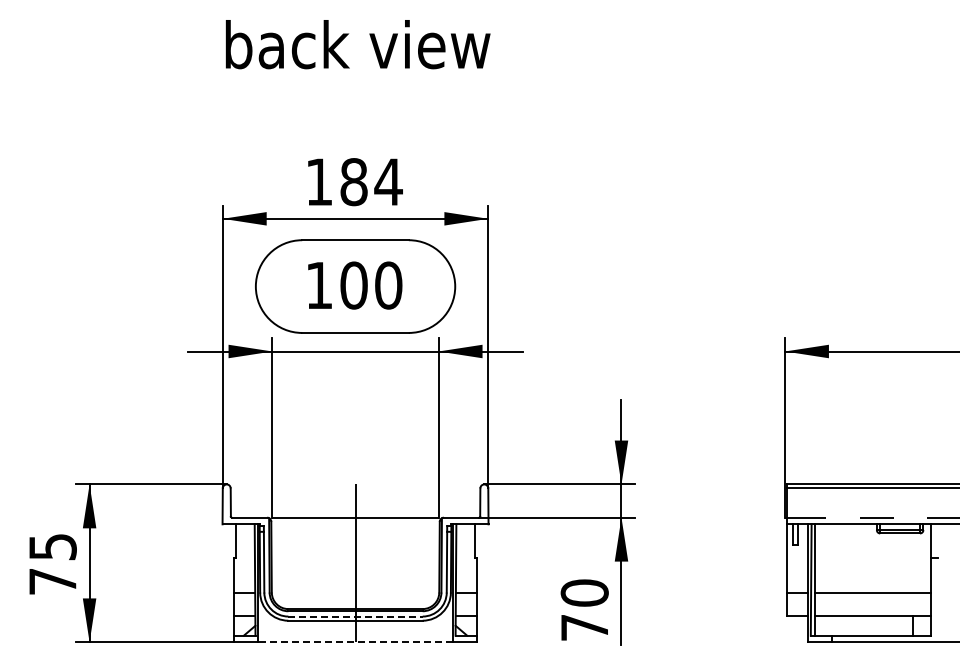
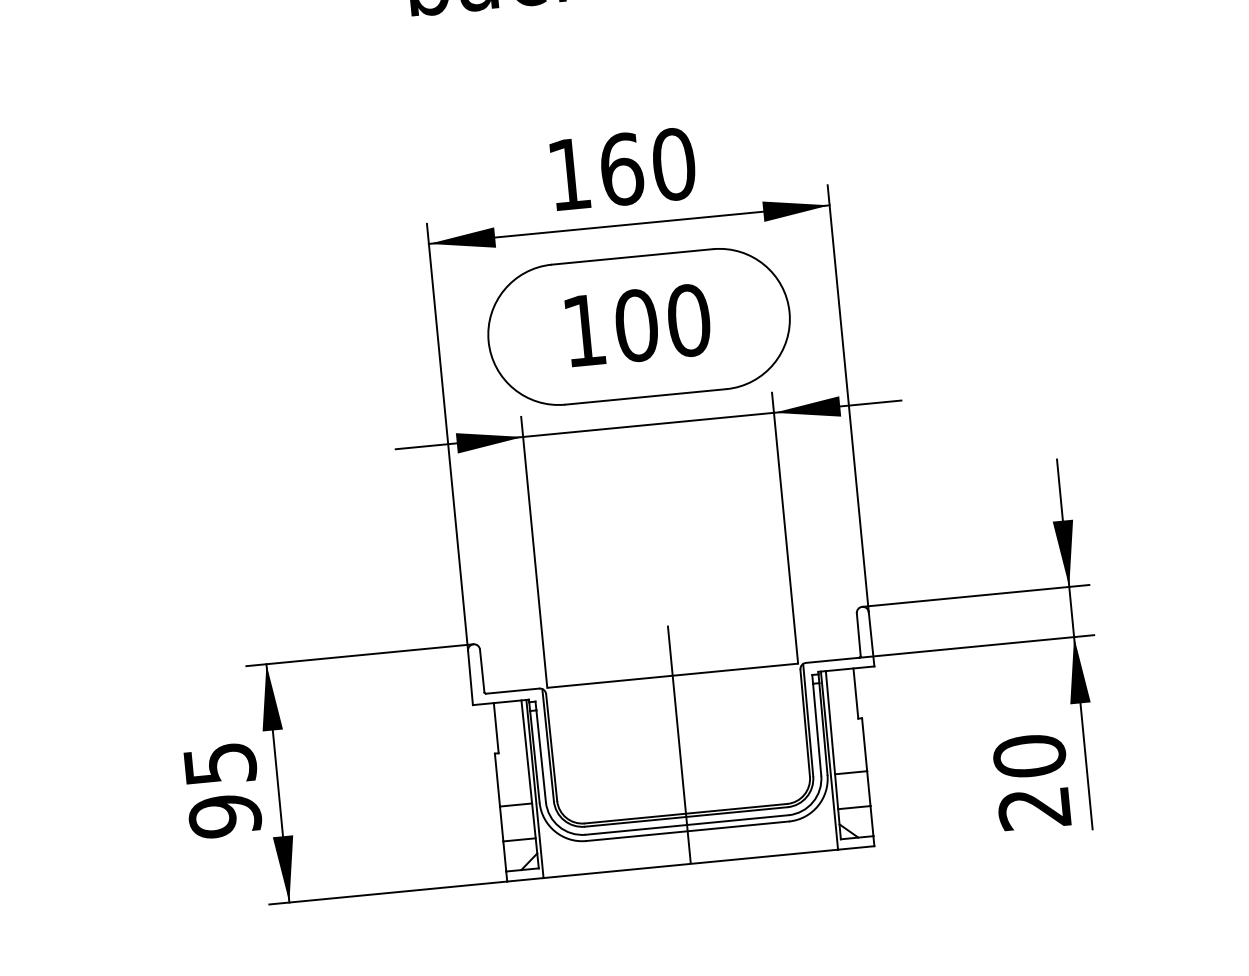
text: (371, 182) -> (648, 167), 184 -> 160
text: (52, 581) -> (224, 816), 75 -> 95
line: (356, 616) -> (688, 824), dashed -> solid
text: (583, 627) -> (1032, 808), 70 -> 20
line: (355, 642) -> (690, 864), dashed -> solid

